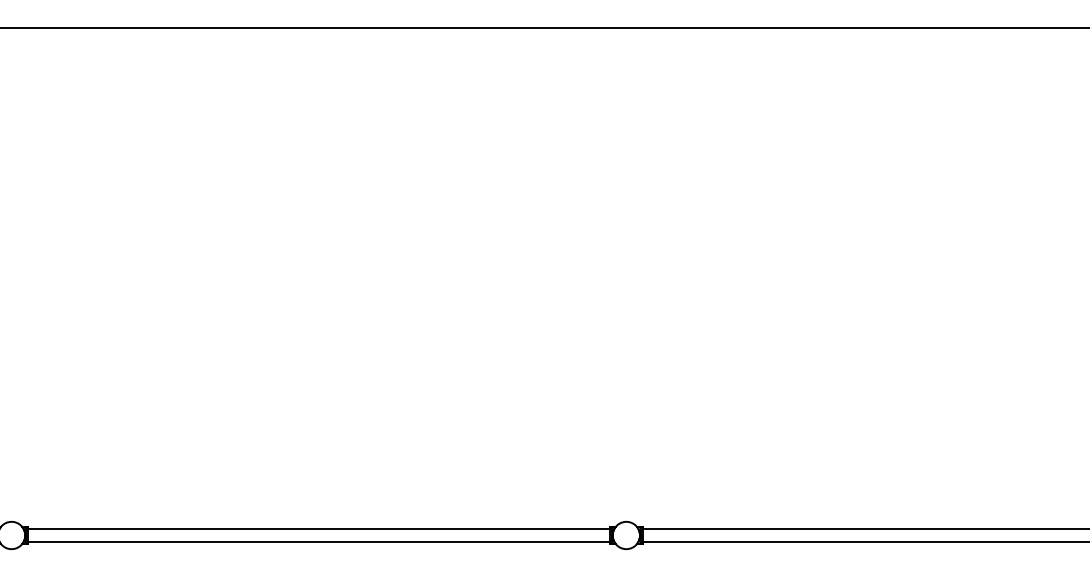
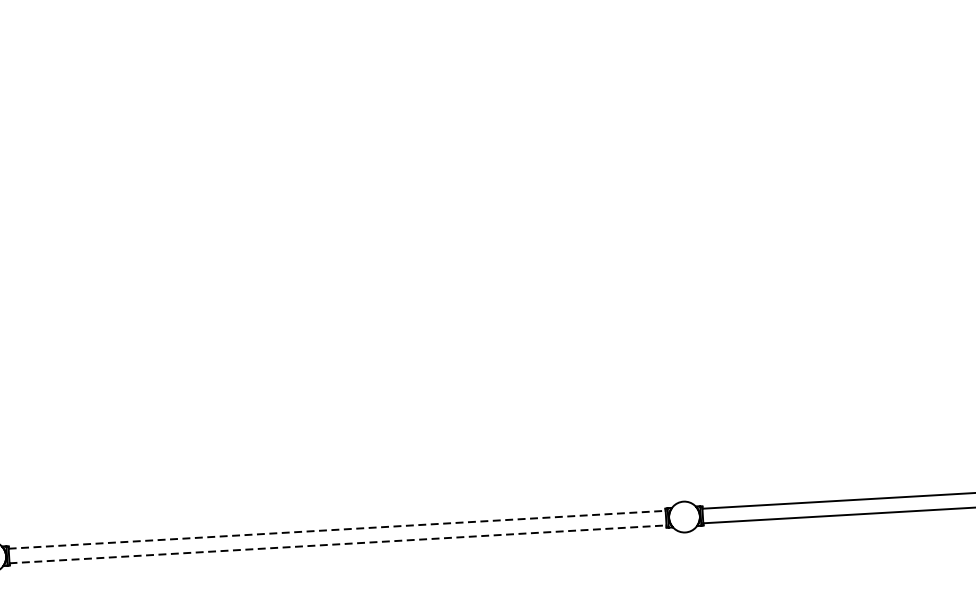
line: (319, 529) -> (337, 530), solid -> dashed
line: (319, 541) -> (338, 543), solid -> dashed

